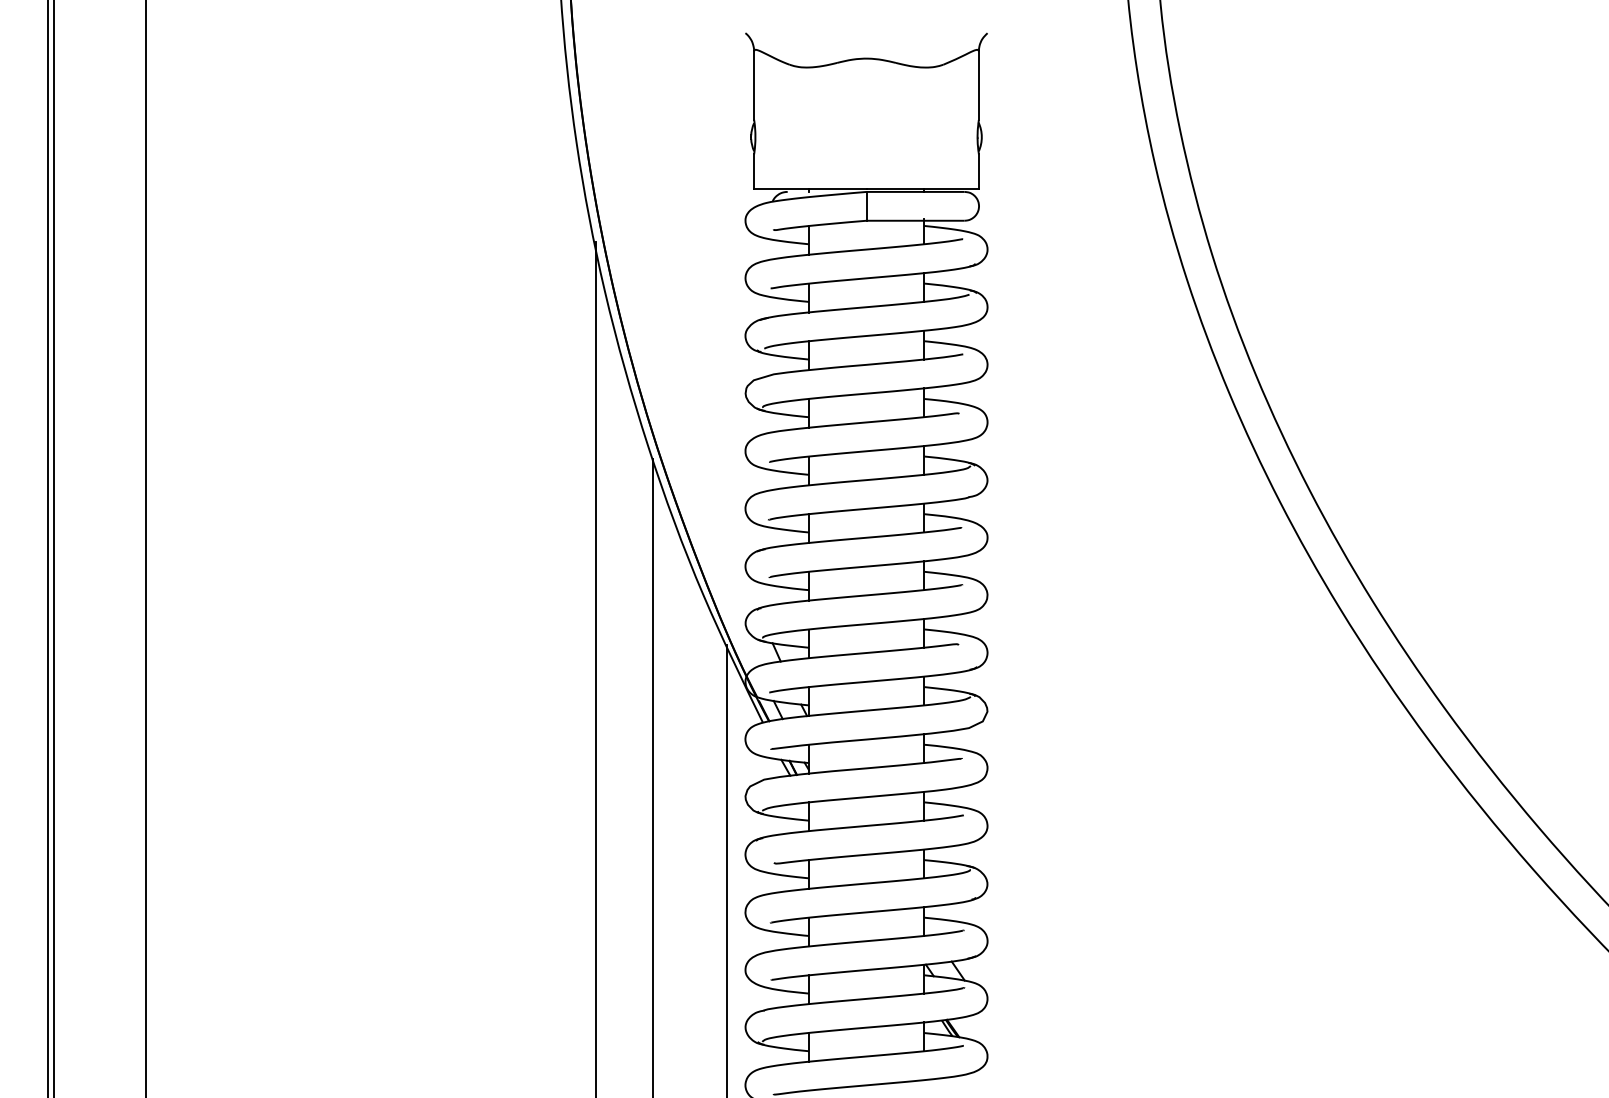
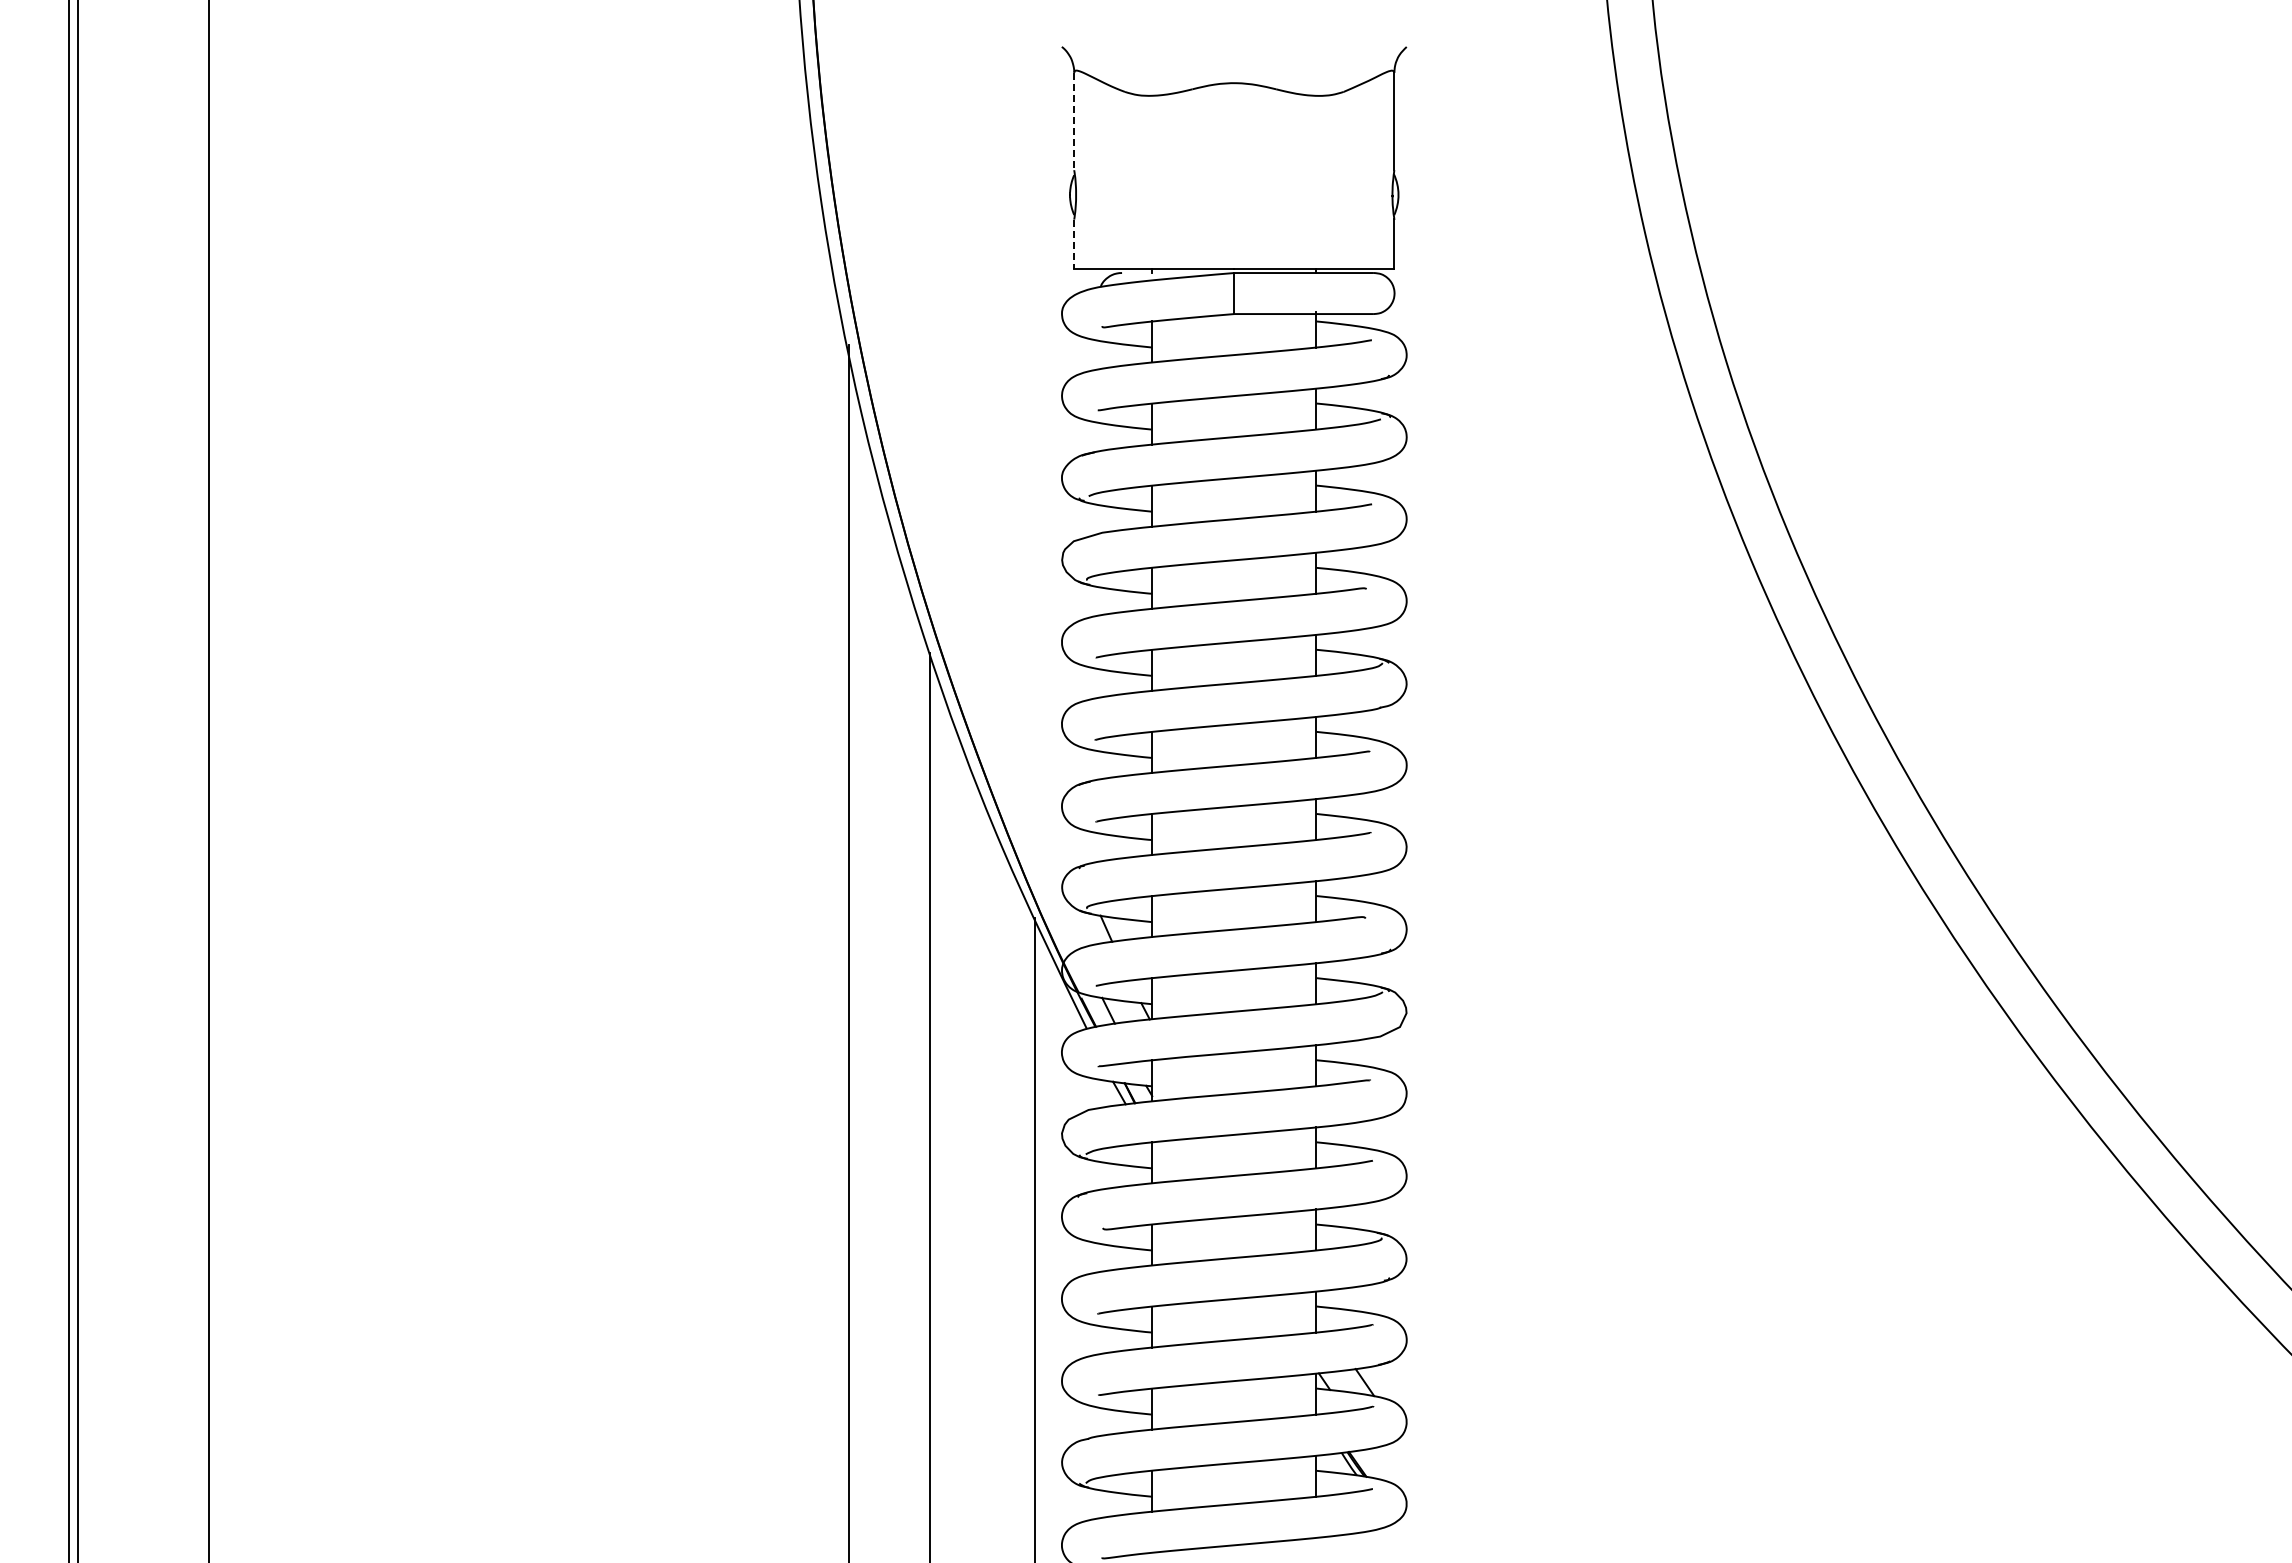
line: (754, 85) -> (1074, 121), solid -> dashed
line: (754, 171) -> (1074, 244), solid -> dashed

